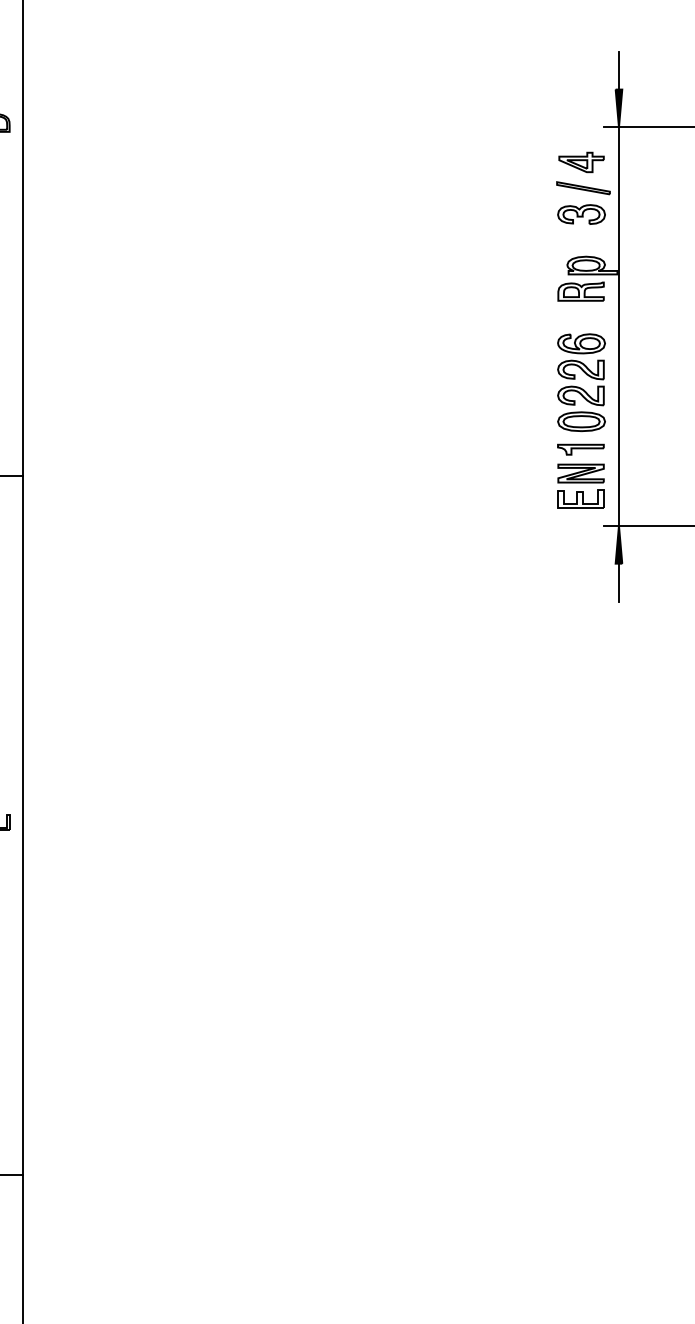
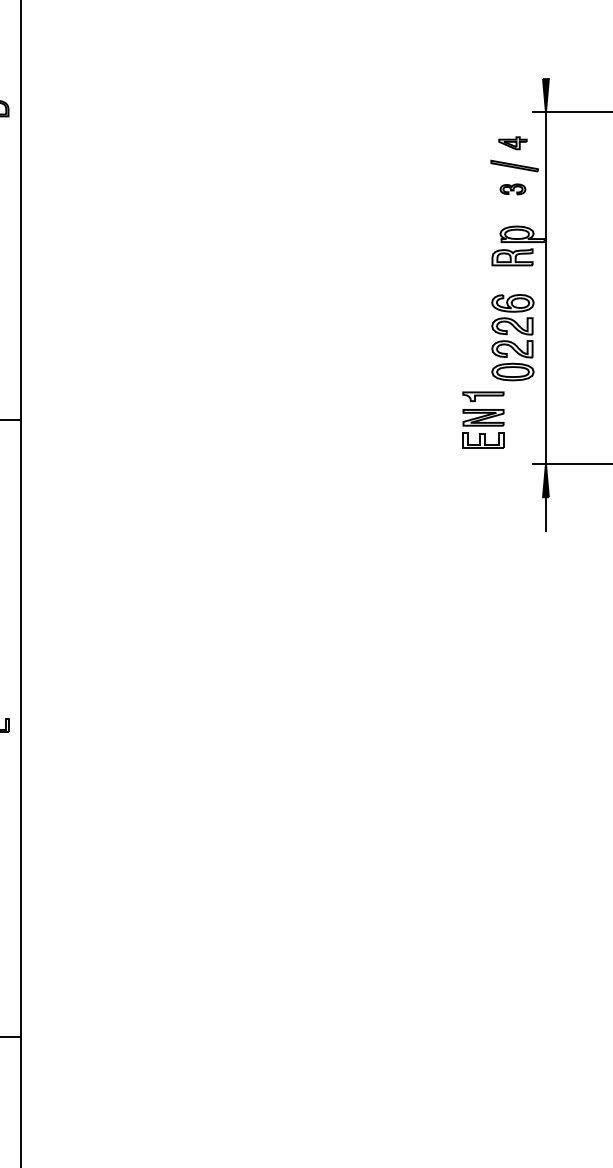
line: (618, 70) -> (545, 62), removed
part: (581, 161) -> (512, 142), size x0.7
part: (581, 214) -> (512, 189), size x0.6
part: (581, 475) -> (483, 419), moved

